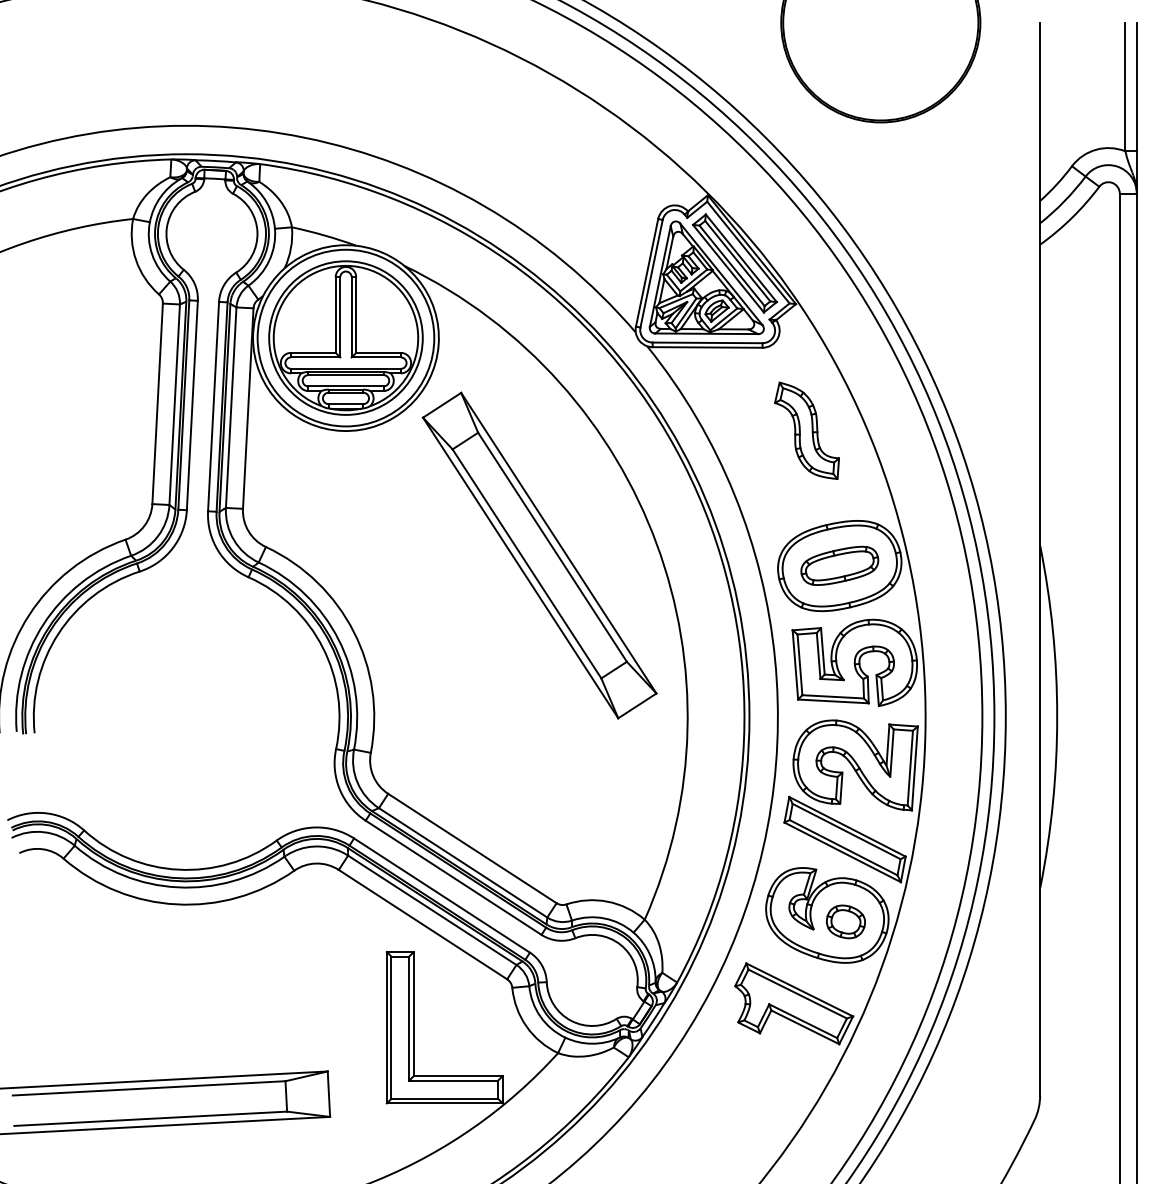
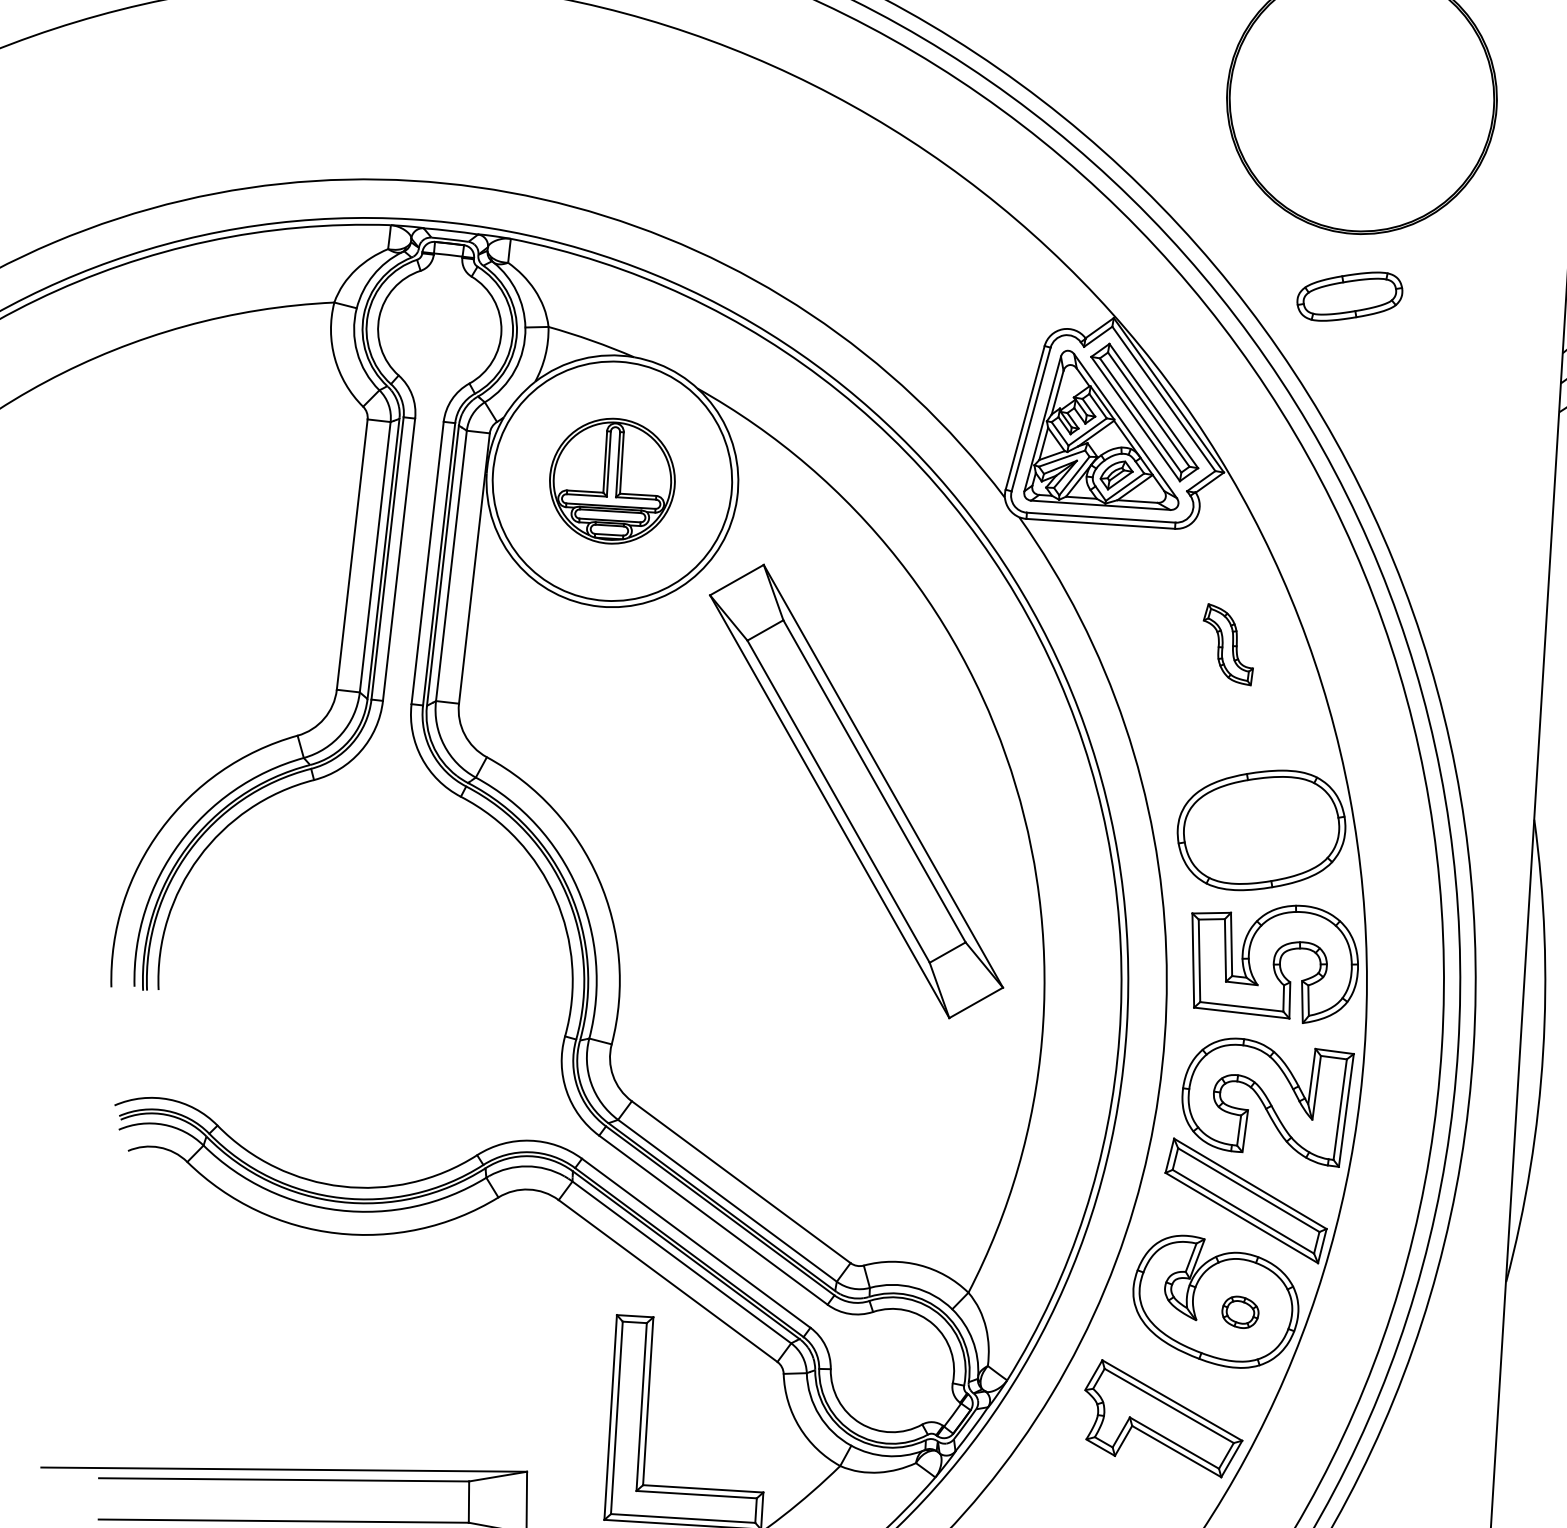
part: (345, 337) -> (611, 480), size x0.6
part: (806, 430) -> (1227, 644), size x0.6
part: (839, 565) -> (1349, 296), moved
part: (845, 921) -> (1239, 1311), size x0.7

